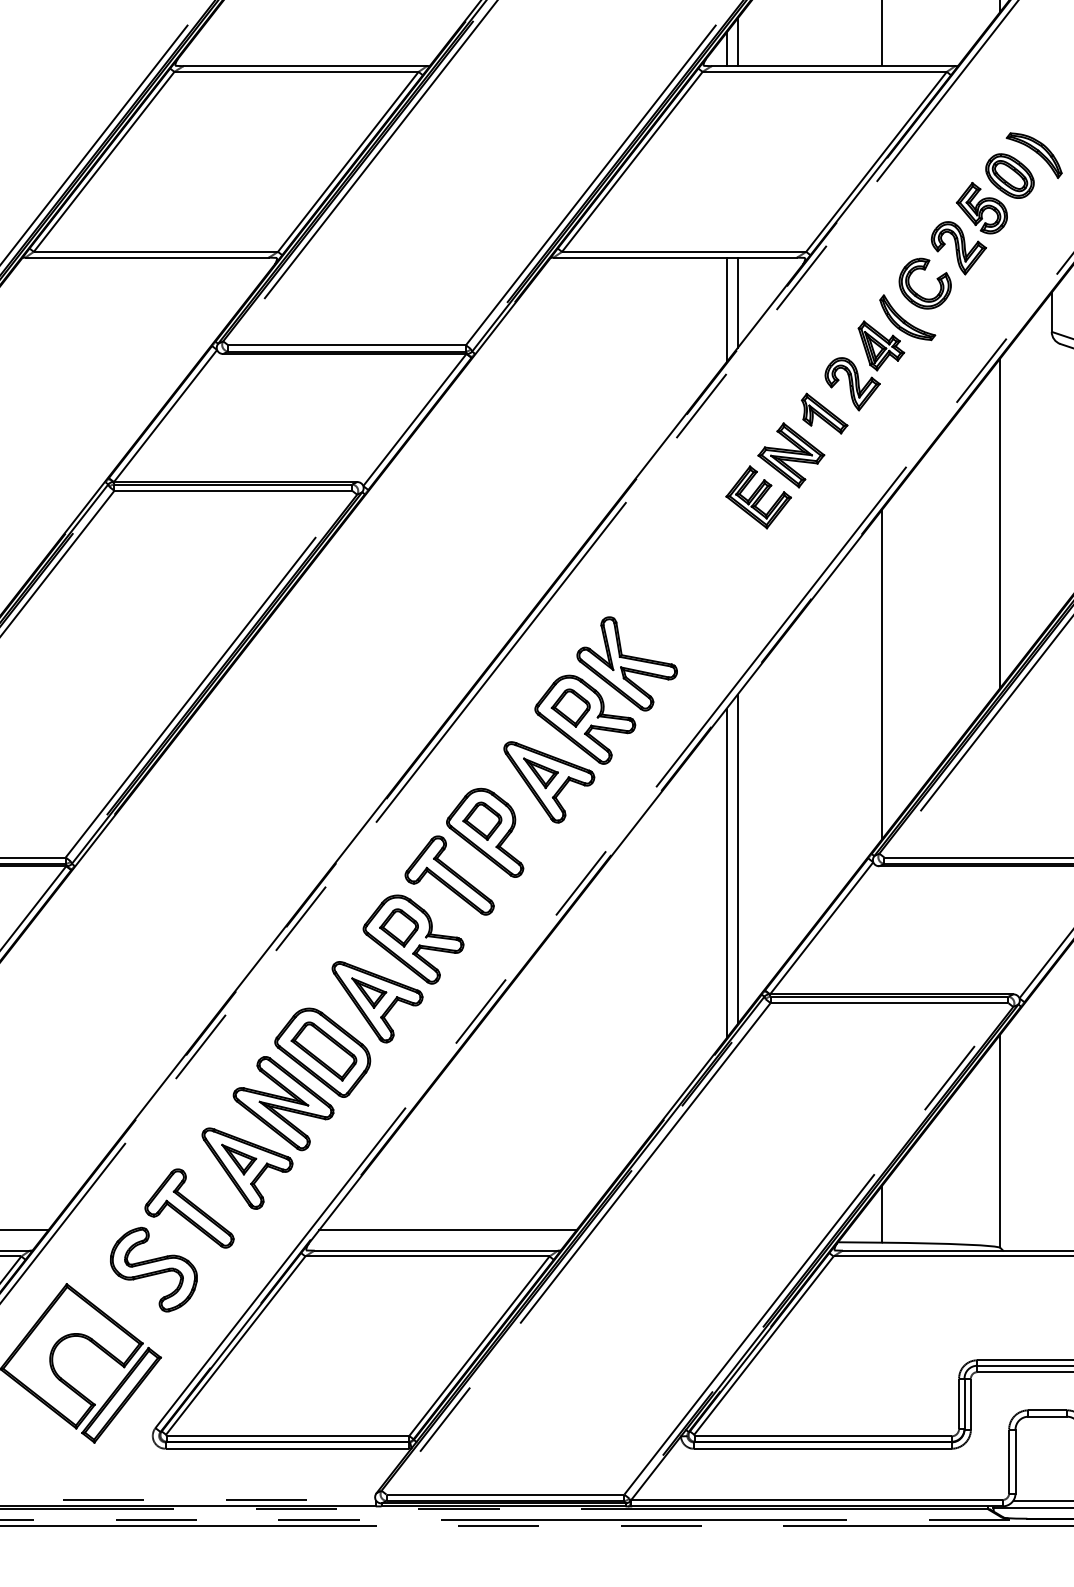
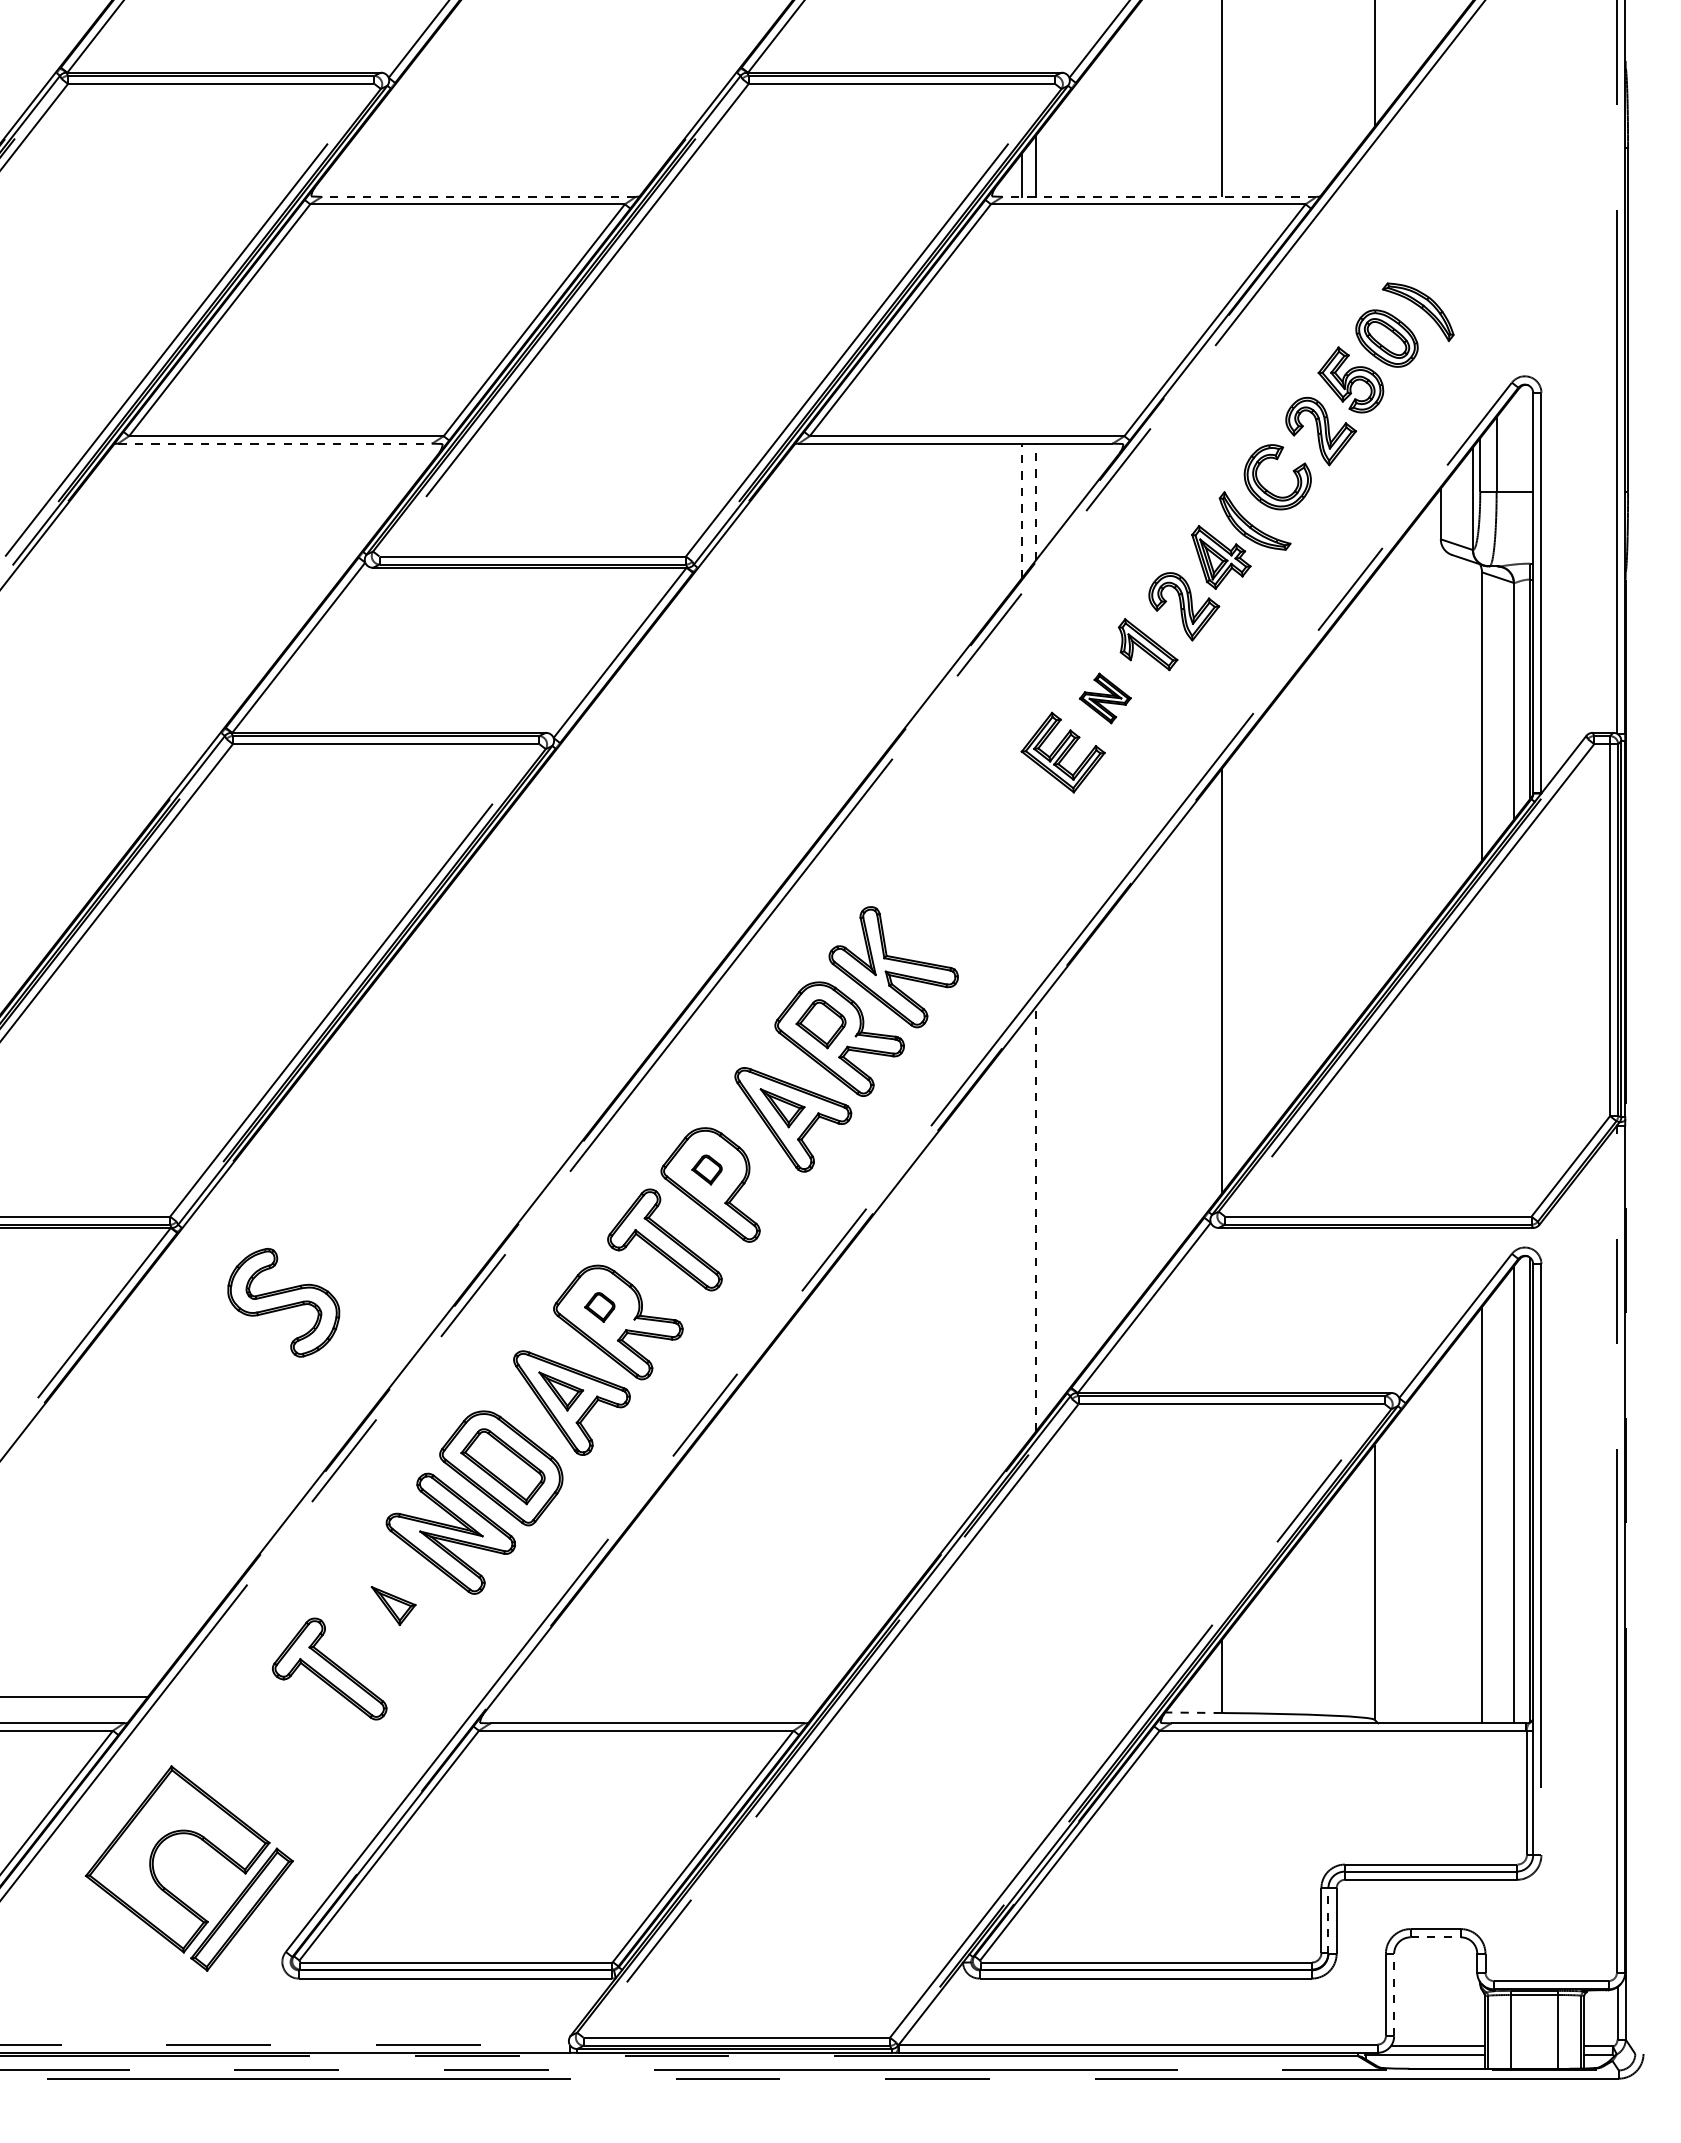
line: (304, 65) -> (478, 196), solid -> dashed
line: (833, 65) -> (1159, 196), solid -> dashed
line: (147, 257) -> (275, 443), solid -> dashed
line: (738, 302) -> (1036, 501), solid -> dashed
line: (726, 310) -> (1021, 511), solid -> dashed
part: (791, 455) -> (1105, 698), size x0.6
line: (1000, 522) -> (1374, 785), removed
part: (481, 820) -> (706, 1169), size x0.6
line: (738, 858) -> (1036, 1218), solid -> dashed
line: (726, 873) -> (1021, 1237), removed
part: (398, 927) -> (599, 1307), size x0.6
part: (247, 1168) -> (404, 1617), removed
line: (447, 1229) -> (662, 1696), removed
line: (859, 1242) -> (1193, 1712), solid -> dashed
part: (153, 1269) -> (283, 1302), moved
line: (964, 1403) -> (1328, 1920), solid -> dashed
line: (1048, 1416) -> (1436, 1937), solid -> dashed
line: (1015, 1461) -> (1394, 1994), solid -> dashed

